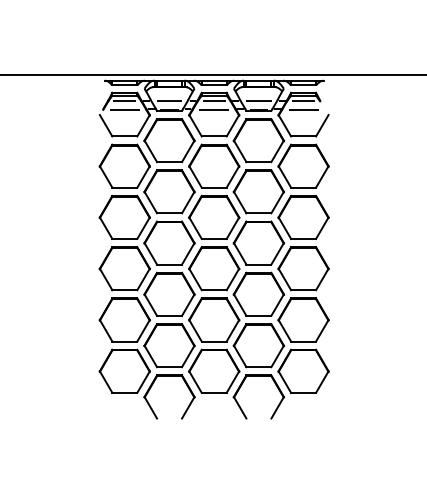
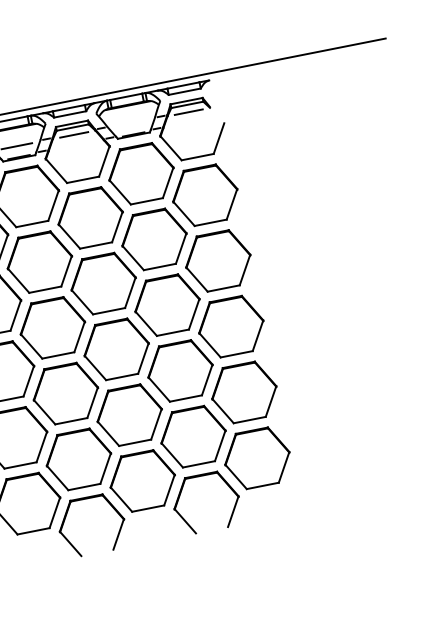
line: (258, 101) -> (130, 123), removed
line: (214, 109) -> (76, 145), removed
line: (303, 109) -> (190, 122), removed

